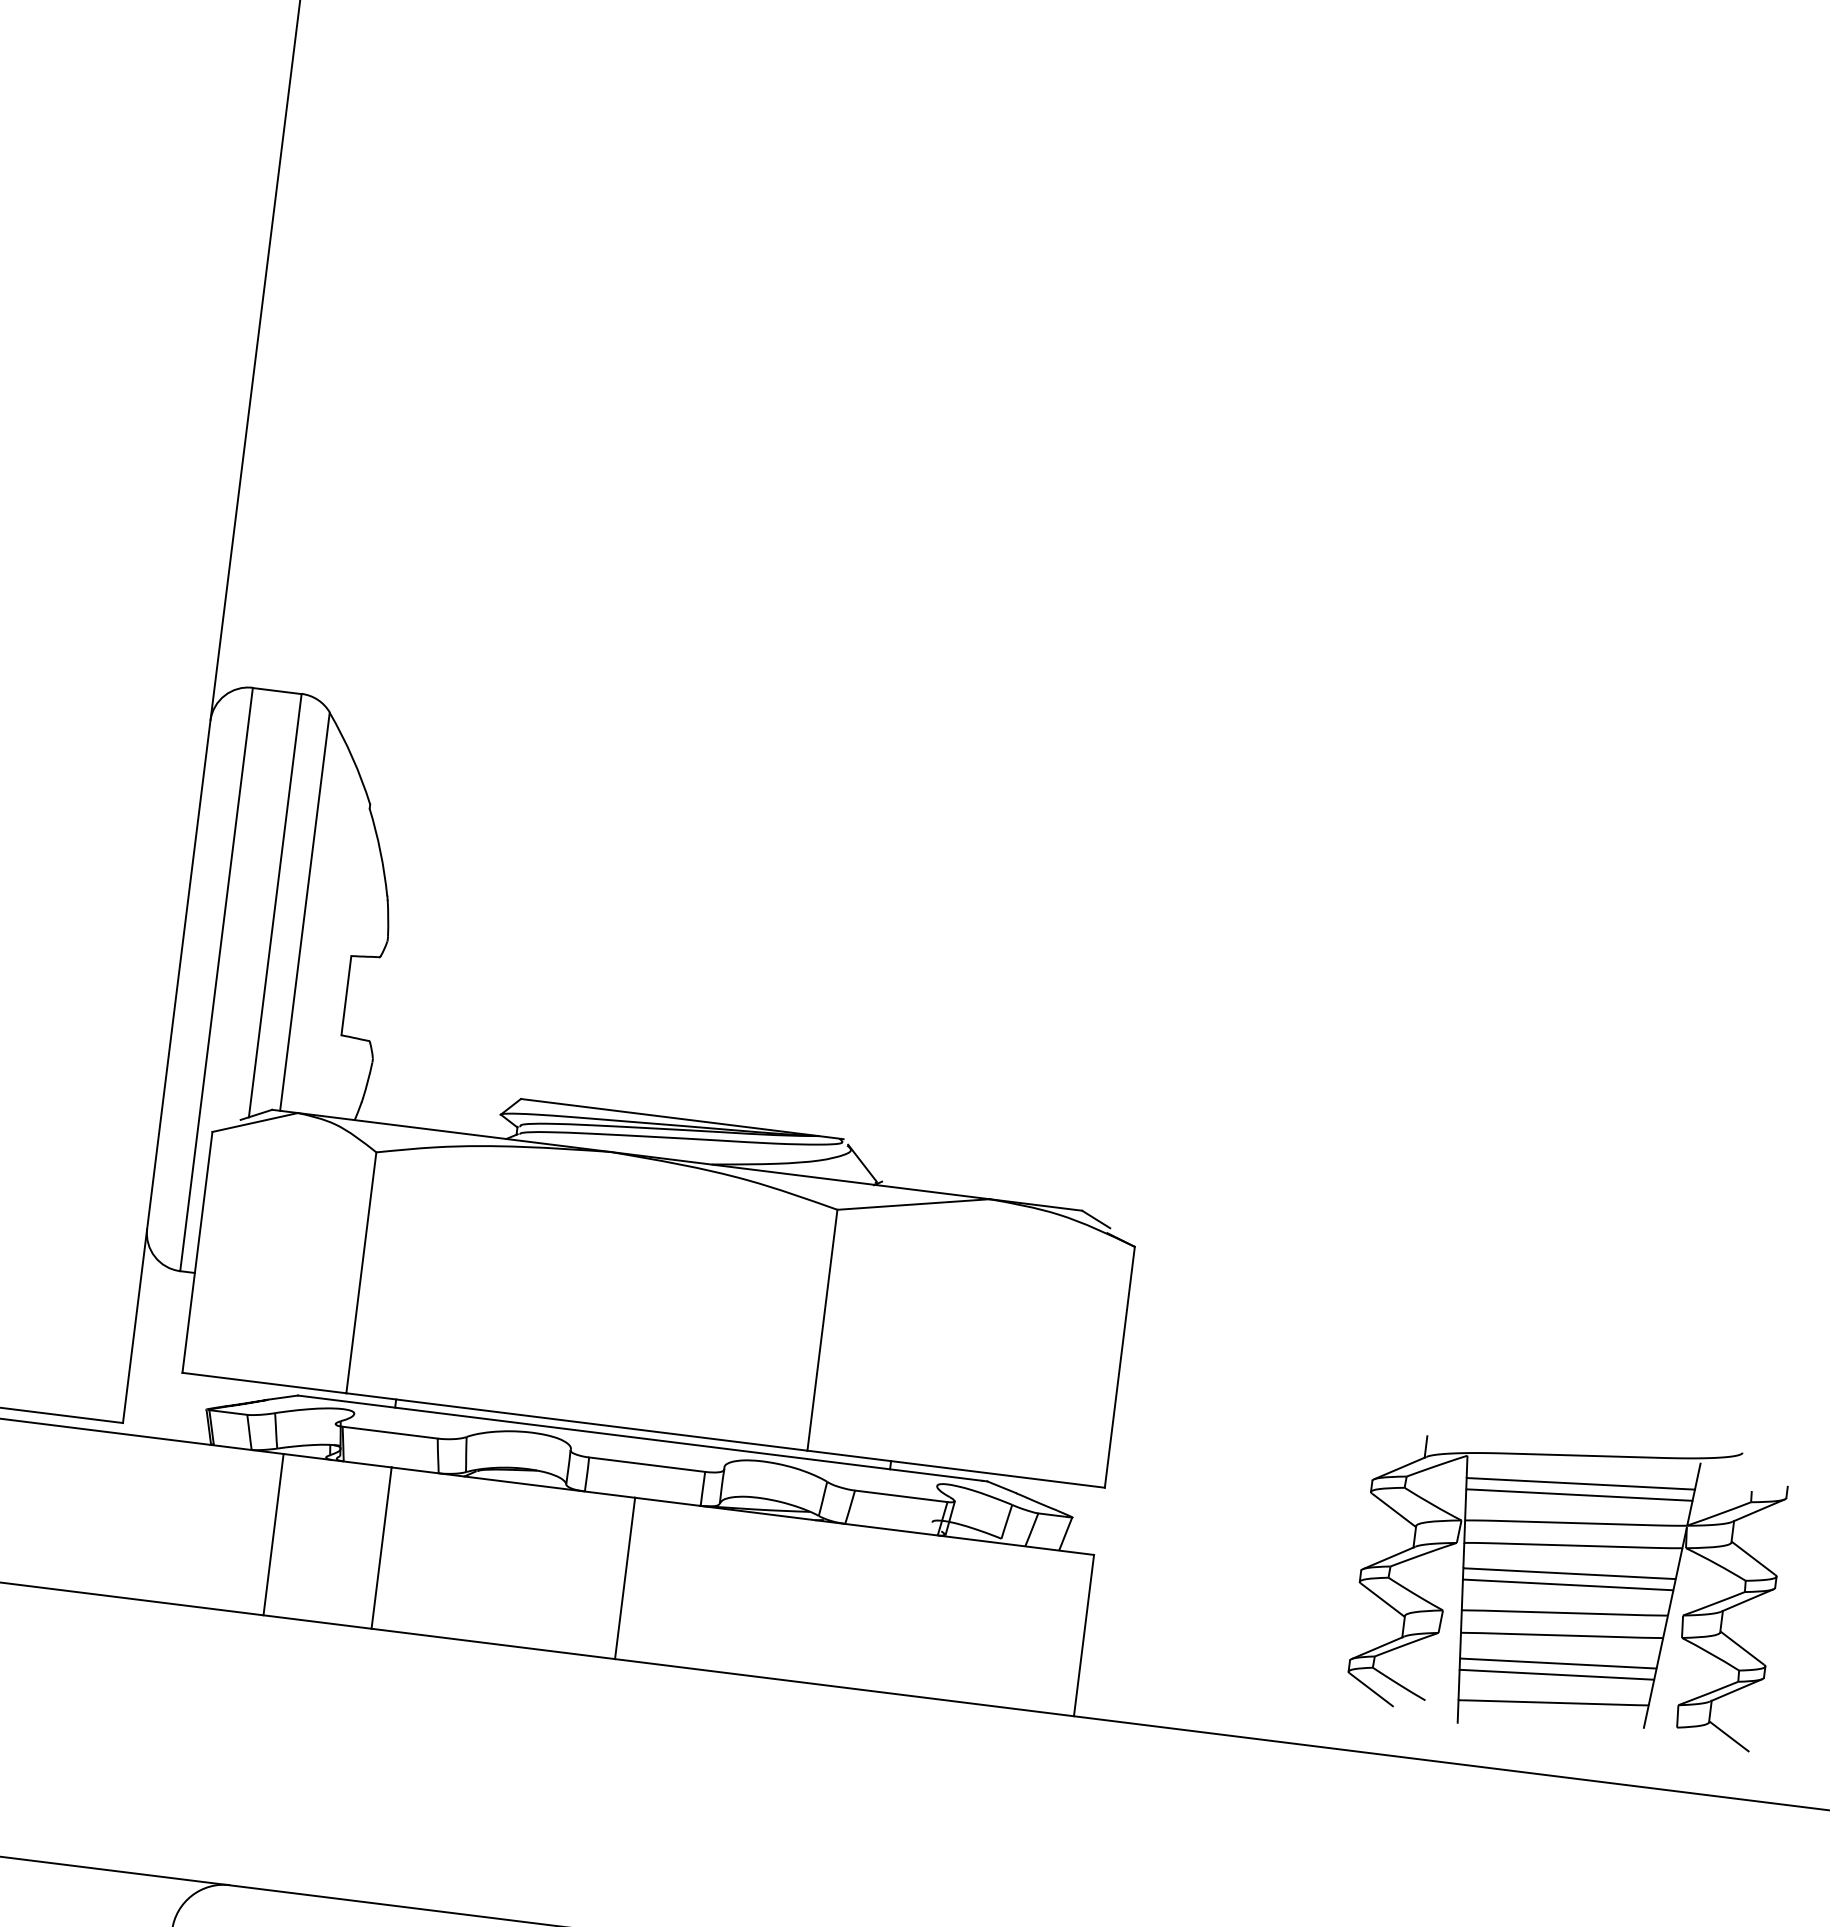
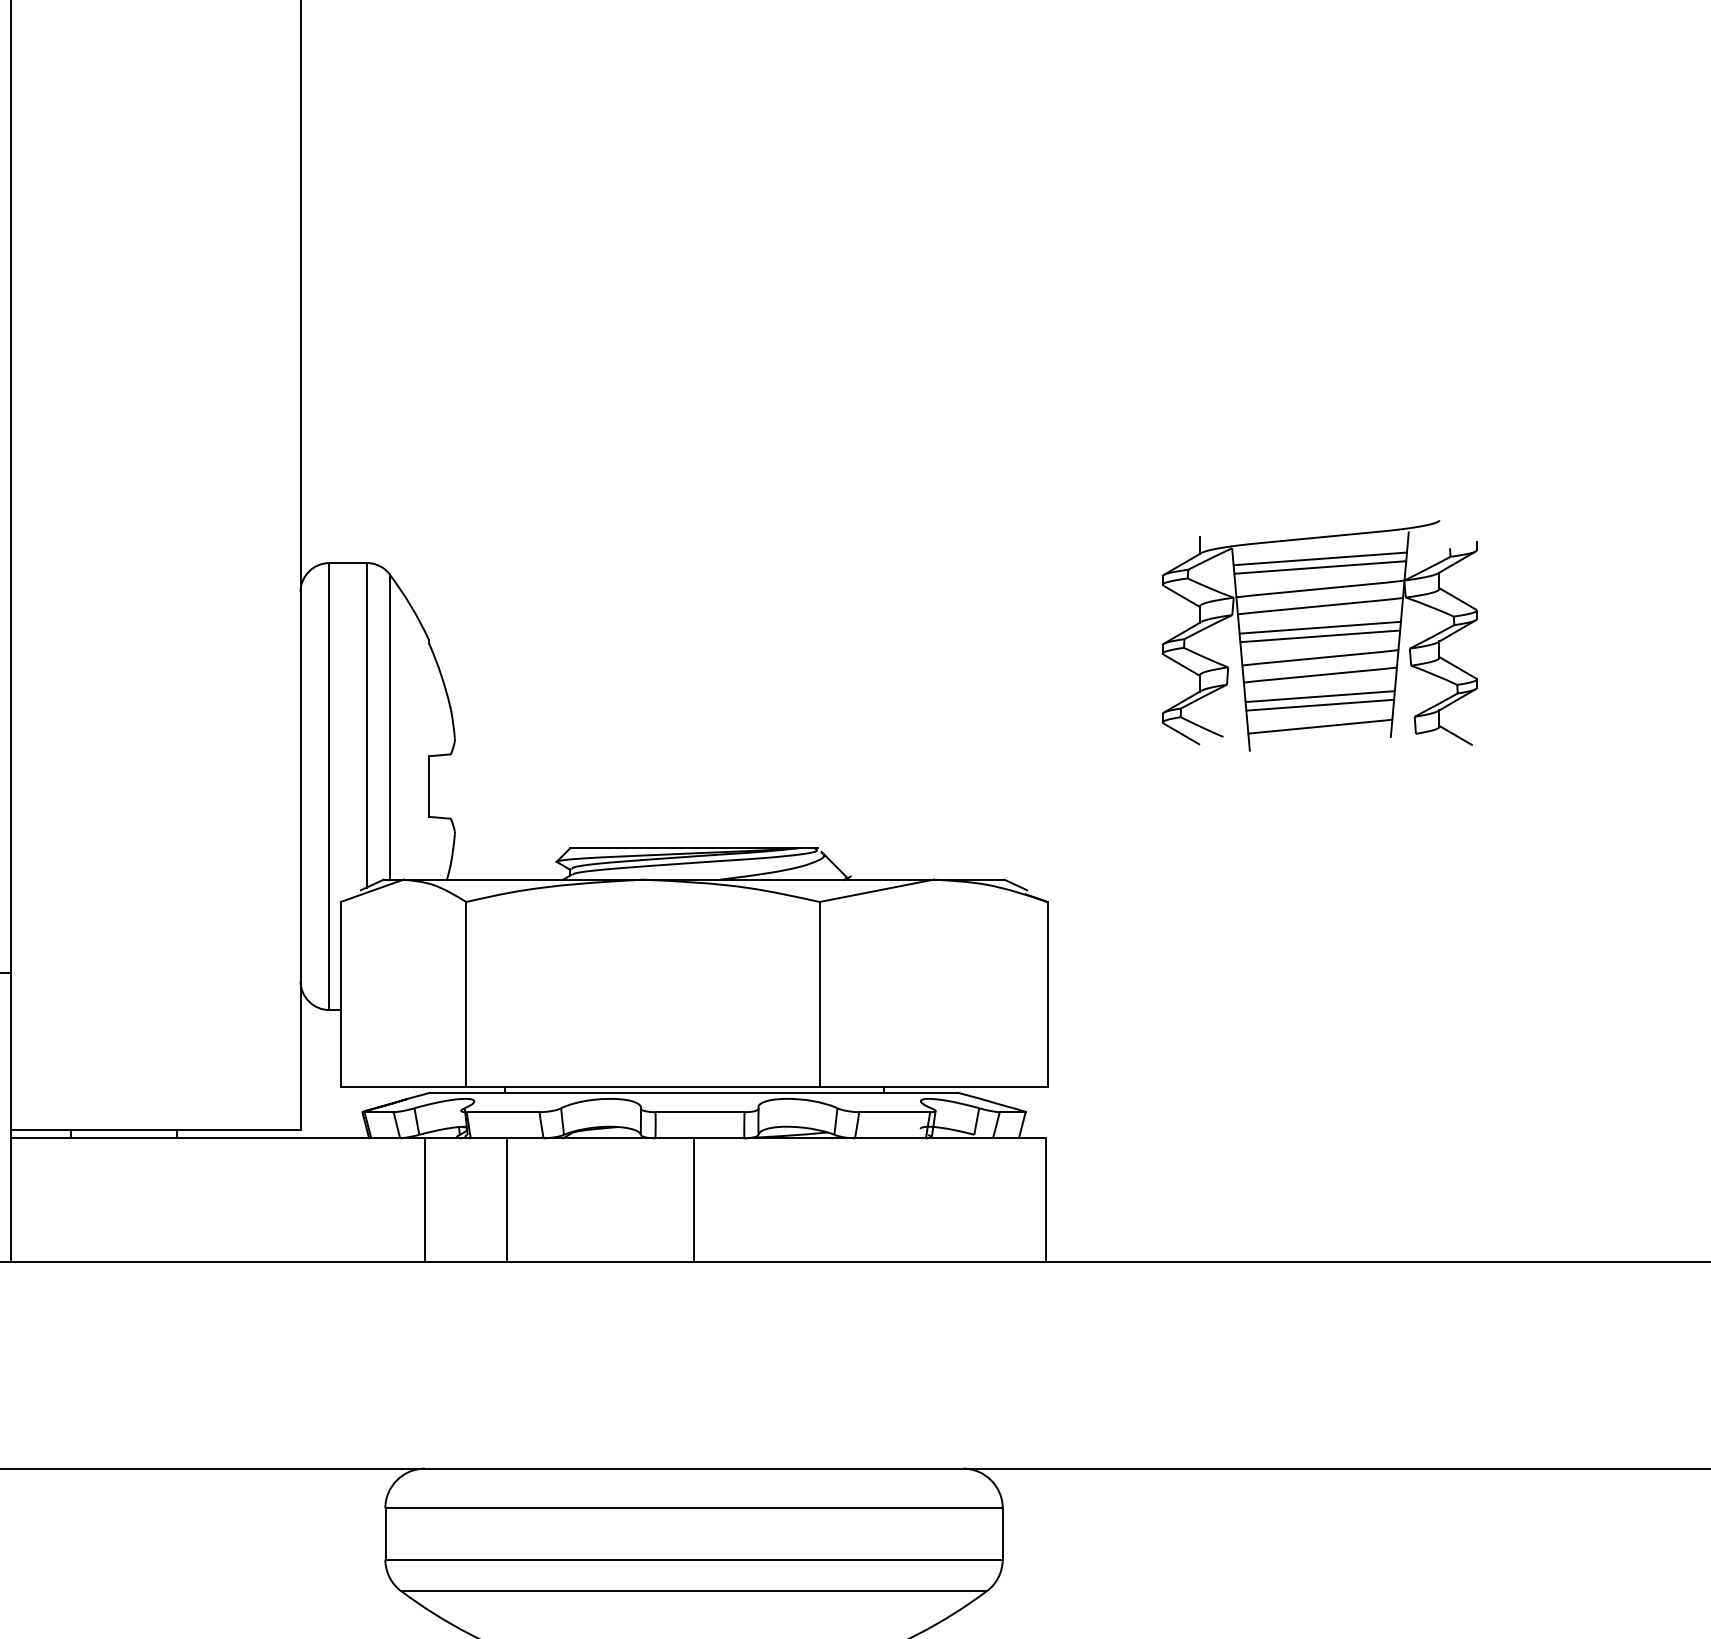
part: (1567, 1583) -> (1319, 635), moved

